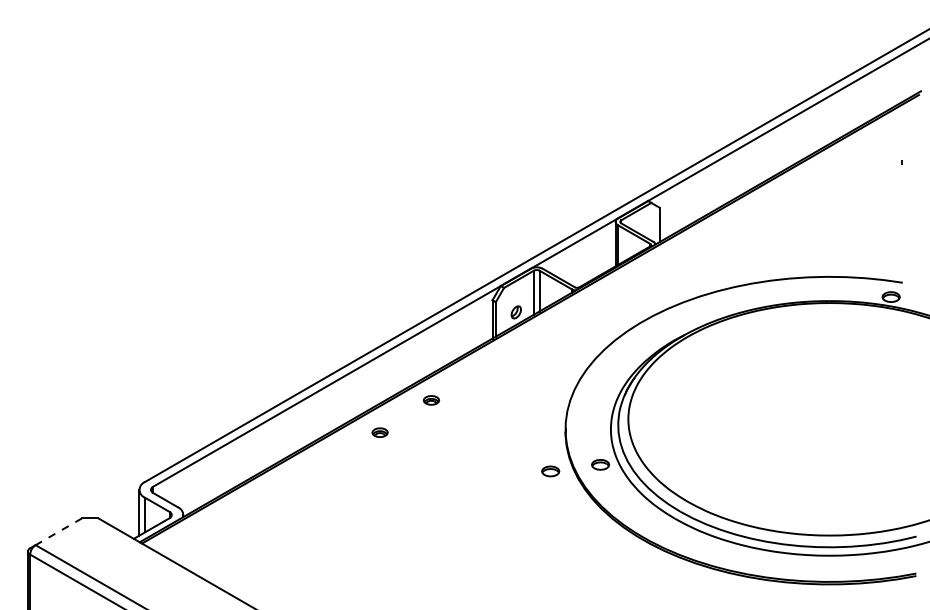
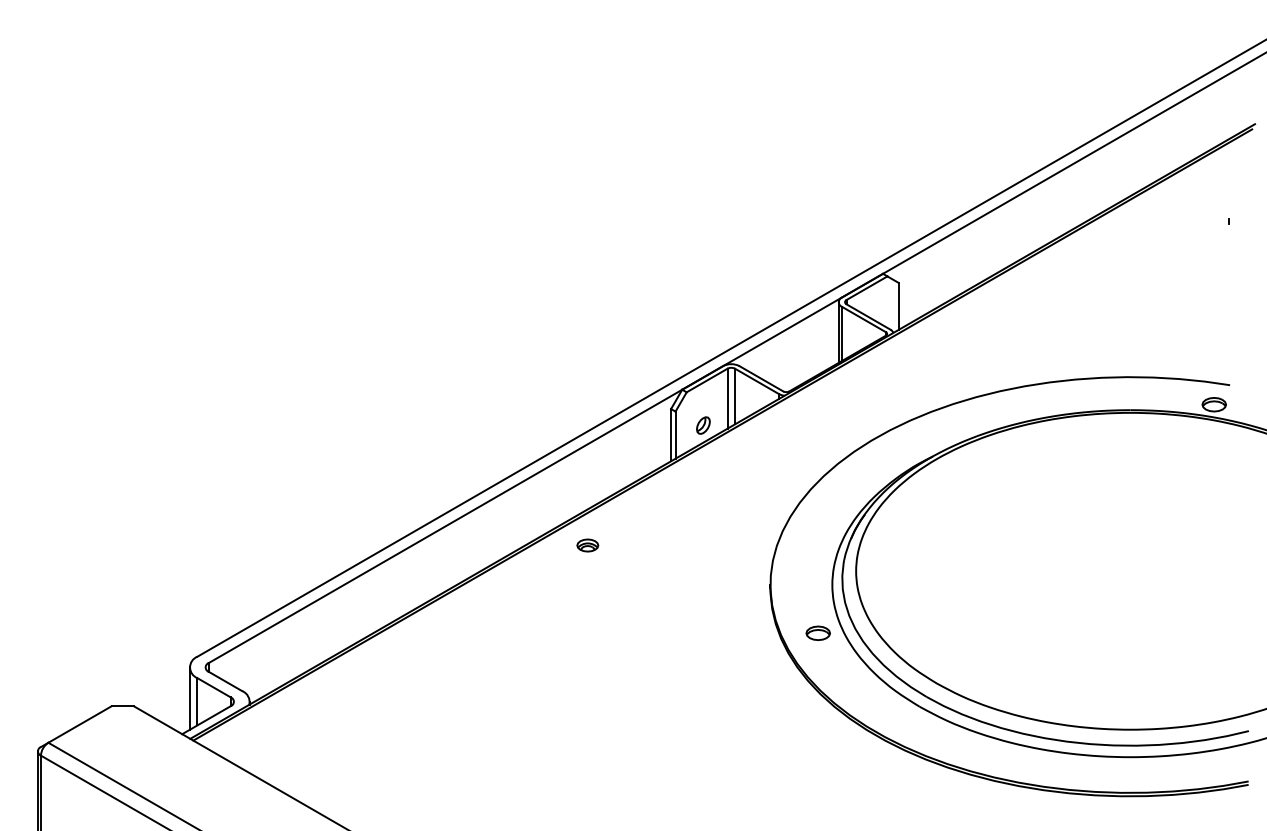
part: (379, 432) -> (517, 589), removed
part: (550, 470) -> (749, 641), removed
line: (58, 531) -> (79, 724), dashed -> solid

